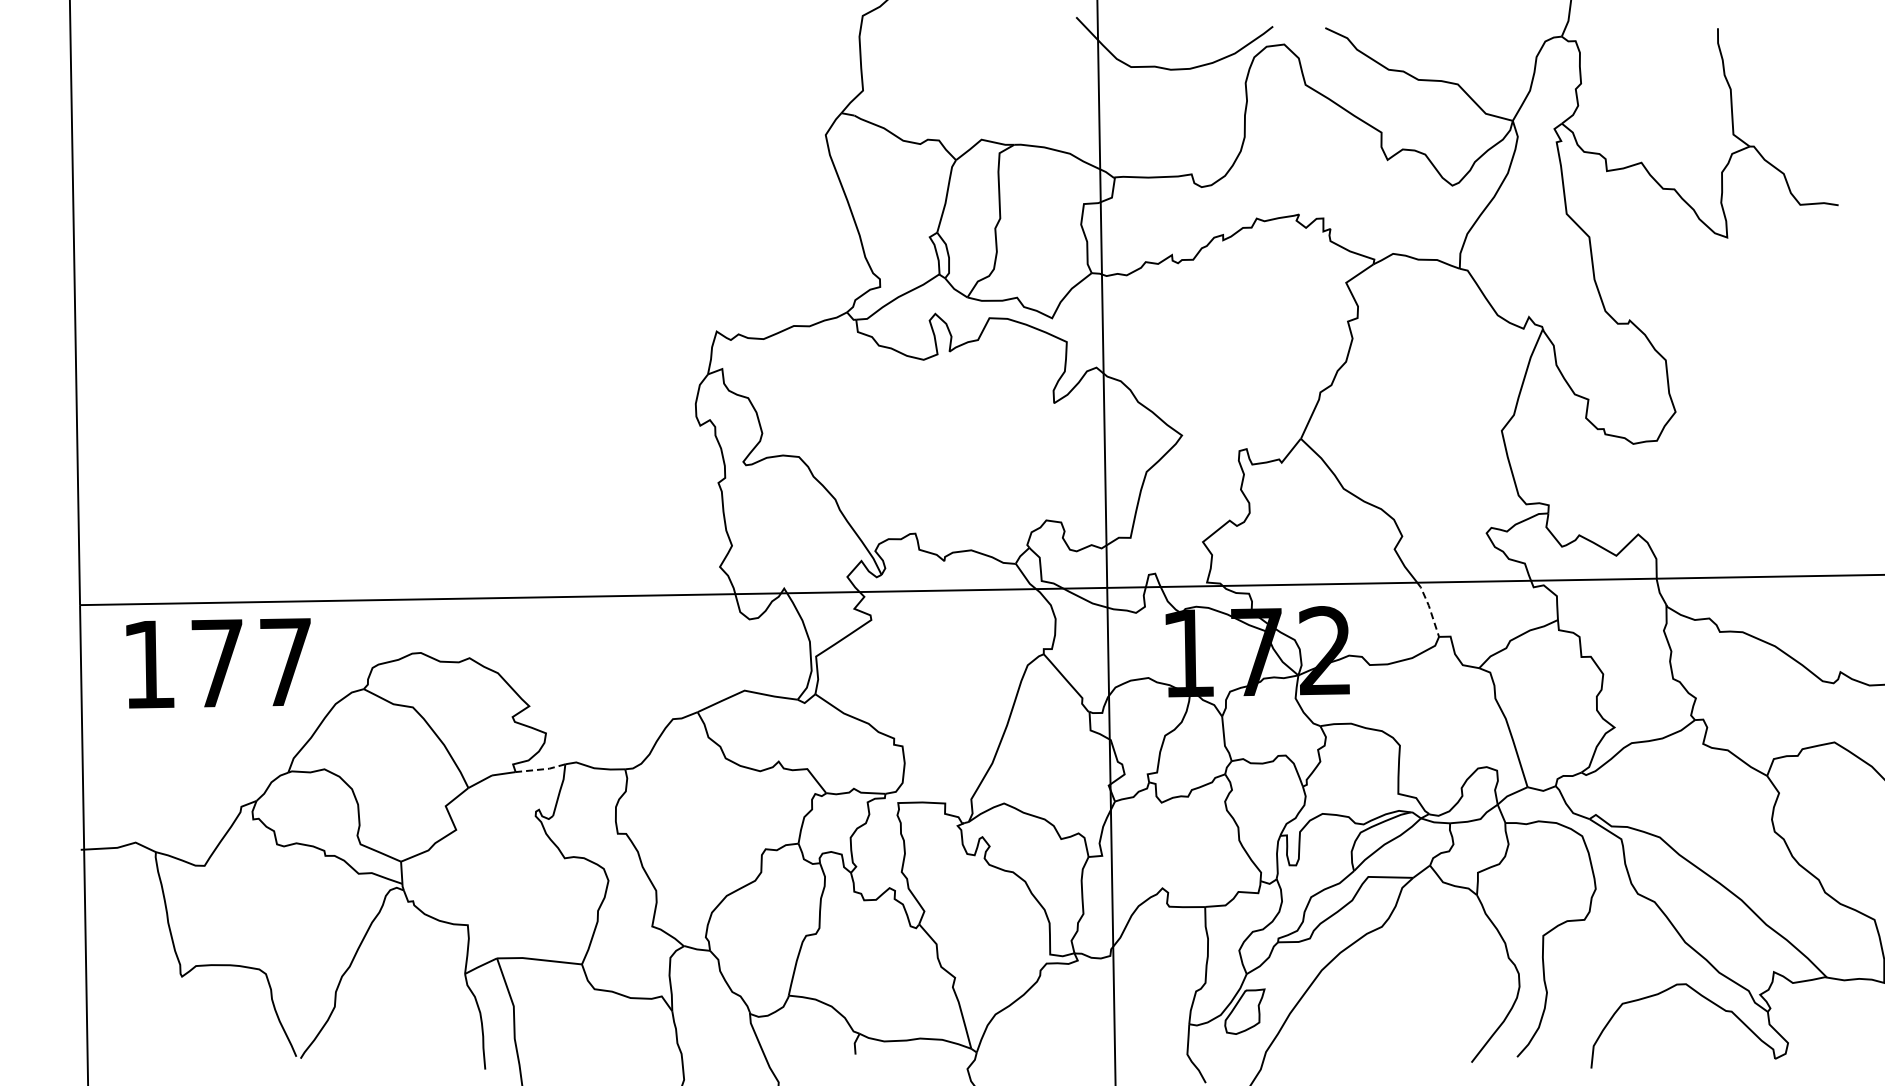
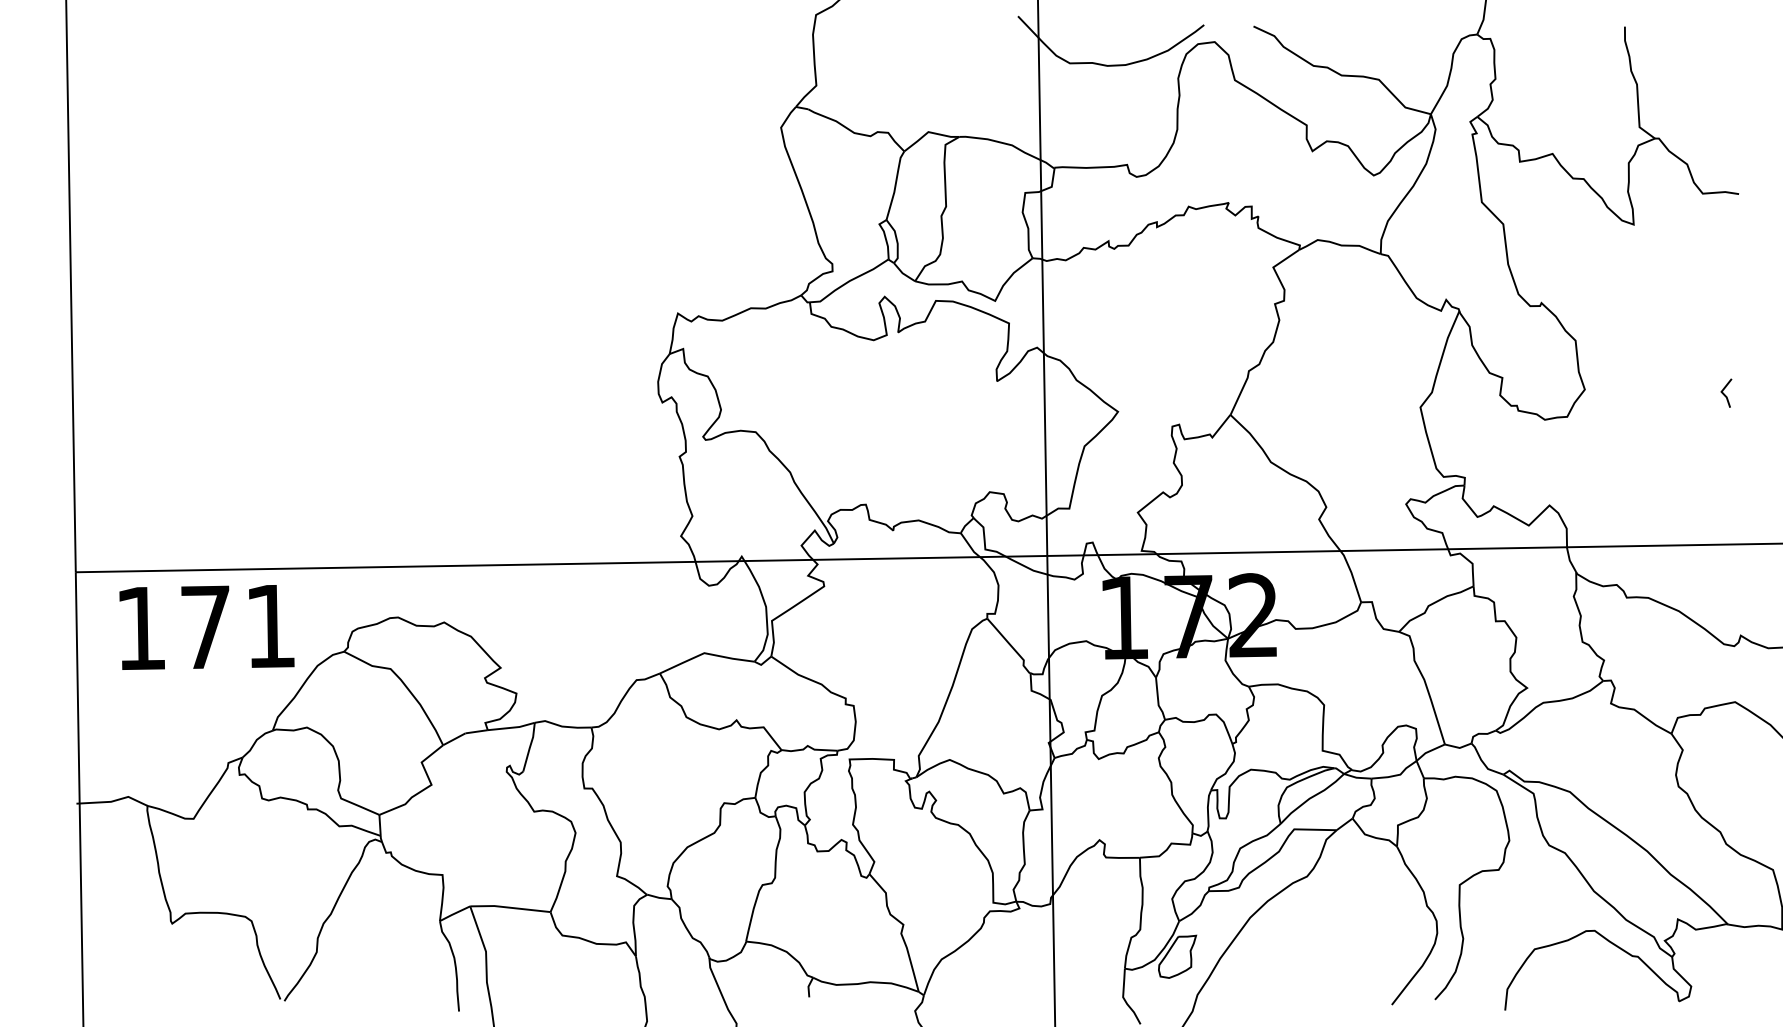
line: (1823, 416) -> (1724, 393), added
line: (1429, 608) -> (1352, 575), dashed -> solid
text: (285, 662) -> (270, 626), 177 -> 171
line: (541, 769) -> (512, 727), dashed -> solid

